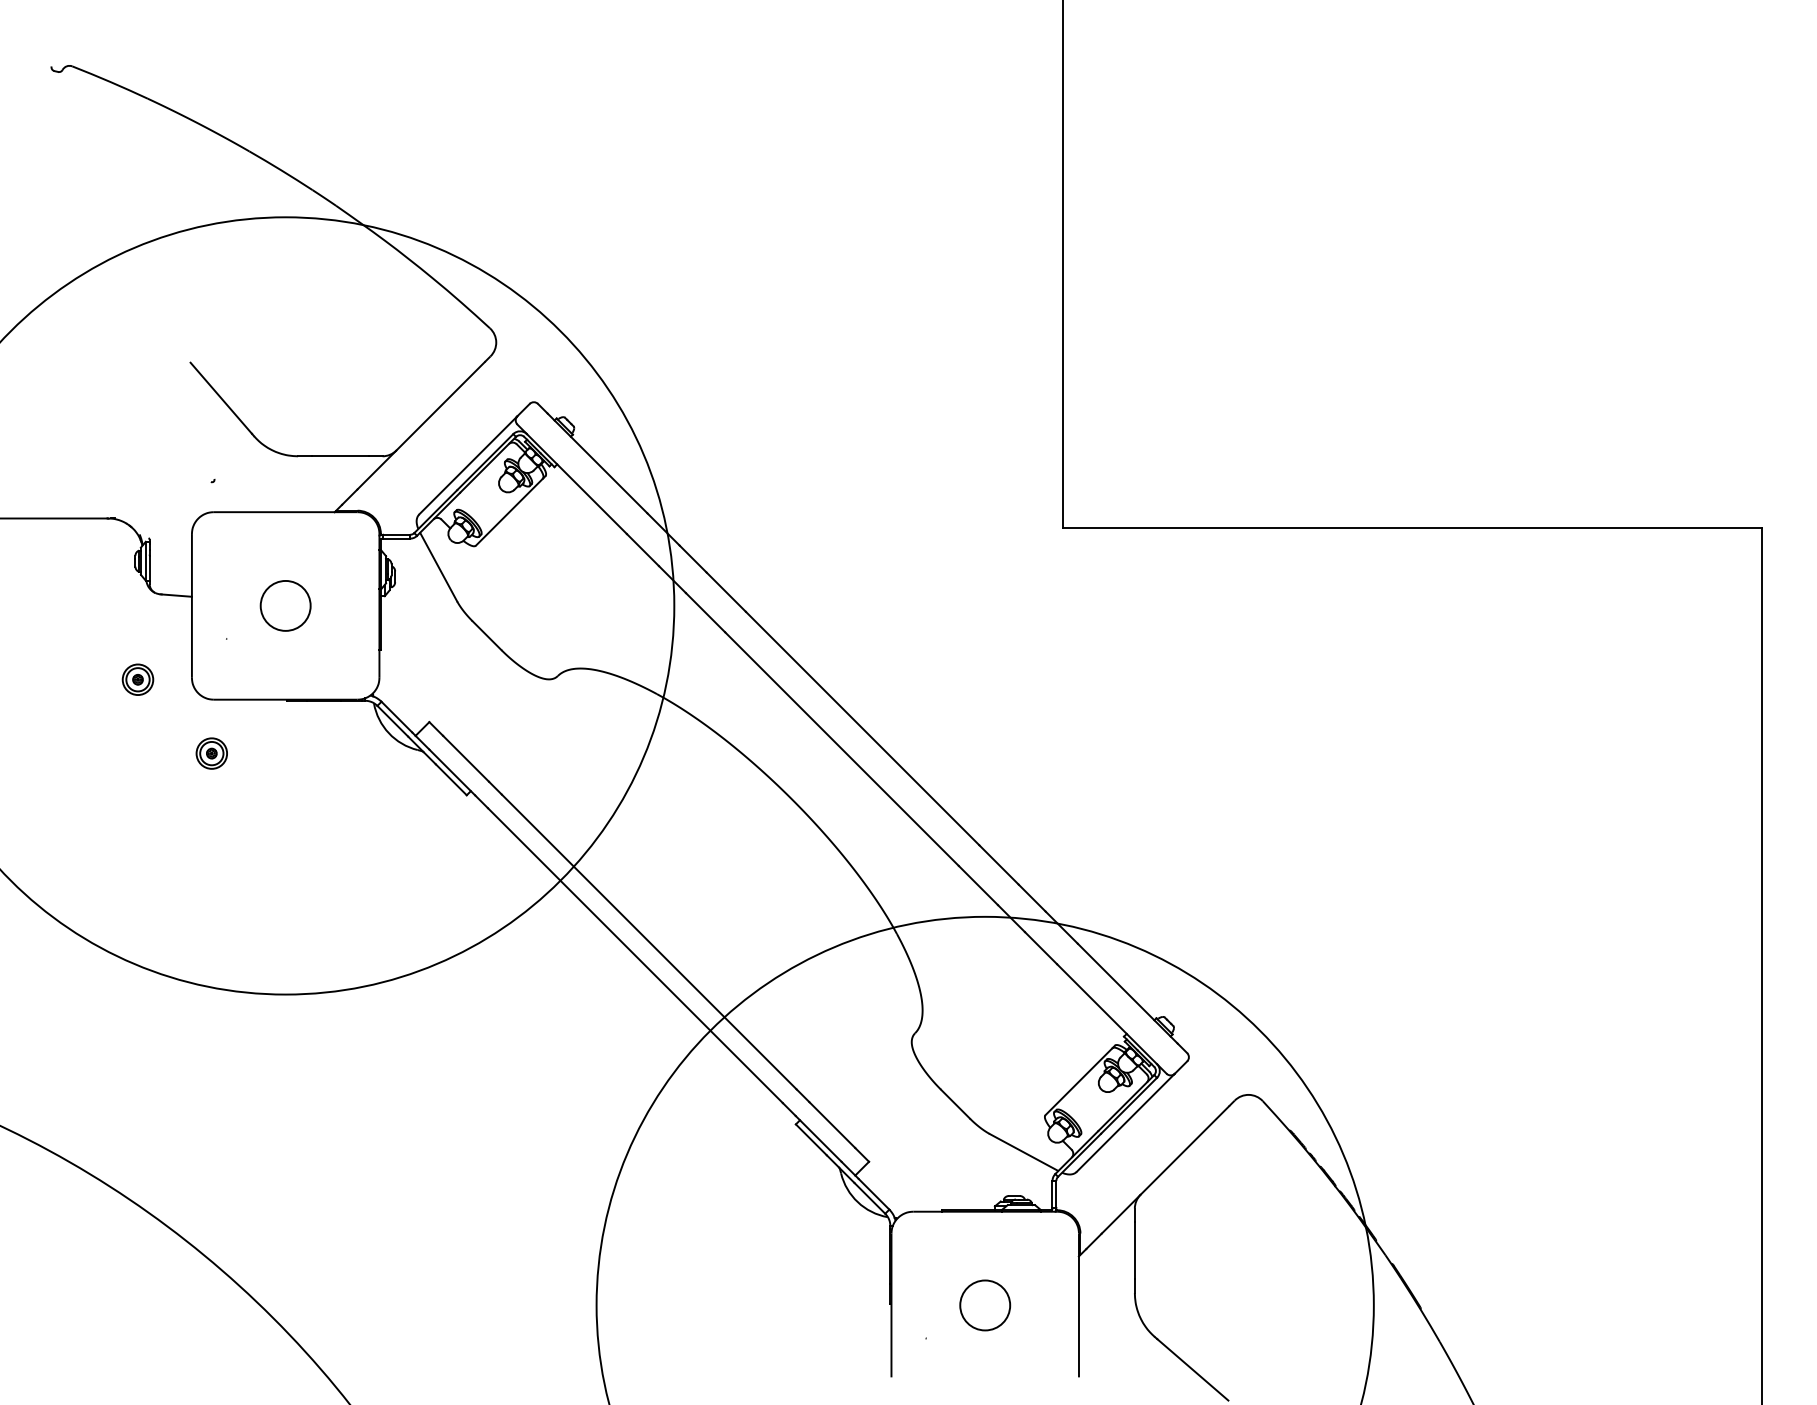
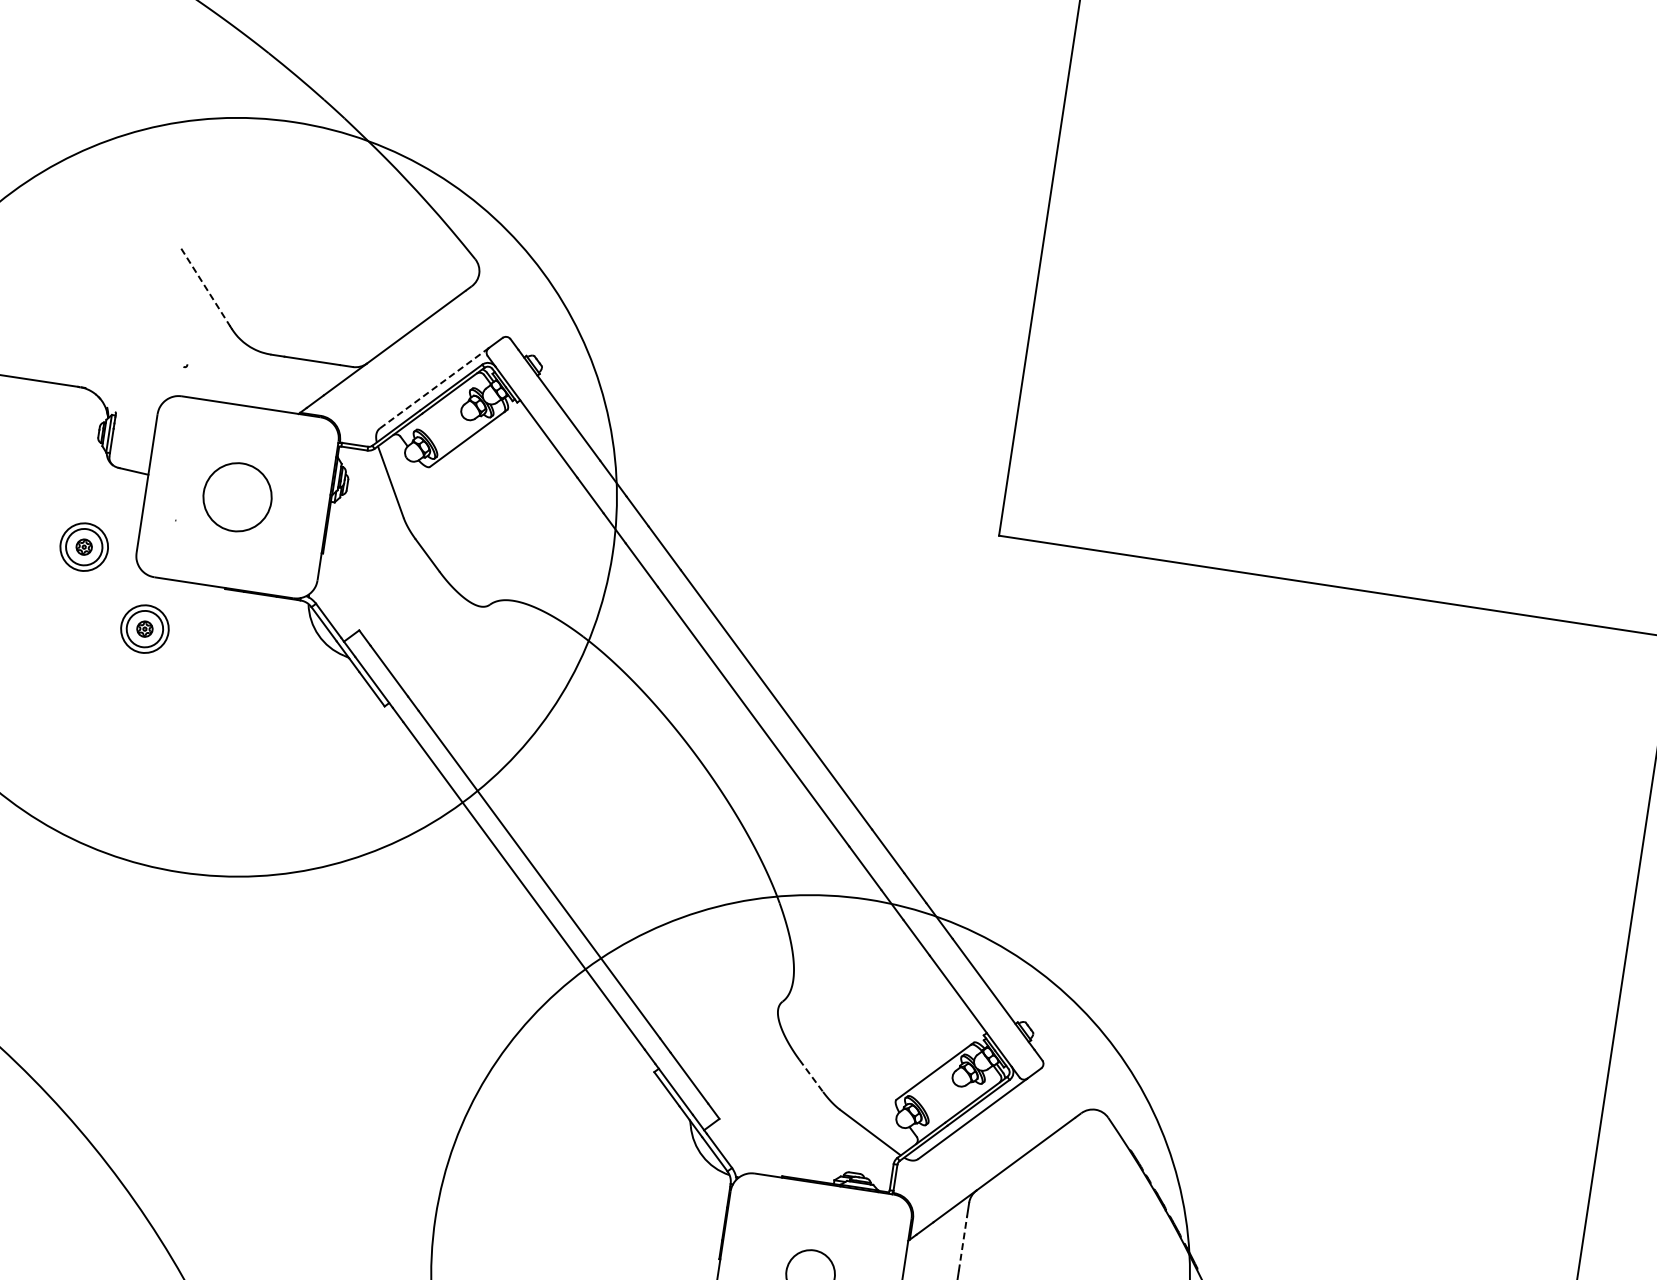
line: (221, 398) -> (205, 287), solid -> dashed
line: (468, 465) -> (434, 388), solid -> dashed
circle: (285, 605) -> (237, 496), size x1.4
part: (137, 679) -> (83, 546), size x1.6
part: (211, 753) -> (144, 628), size x1.6
line: (955, 1104) -> (811, 1076), solid -> dashed
line: (1134, 1250) -> (962, 1243), solid -> dashed

